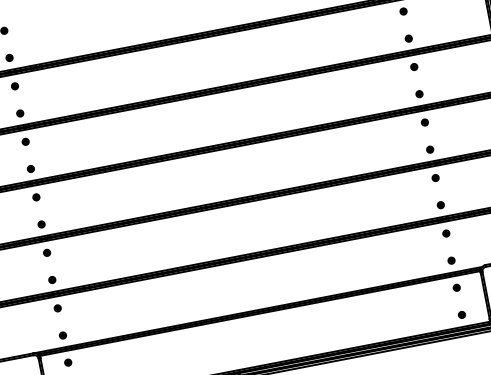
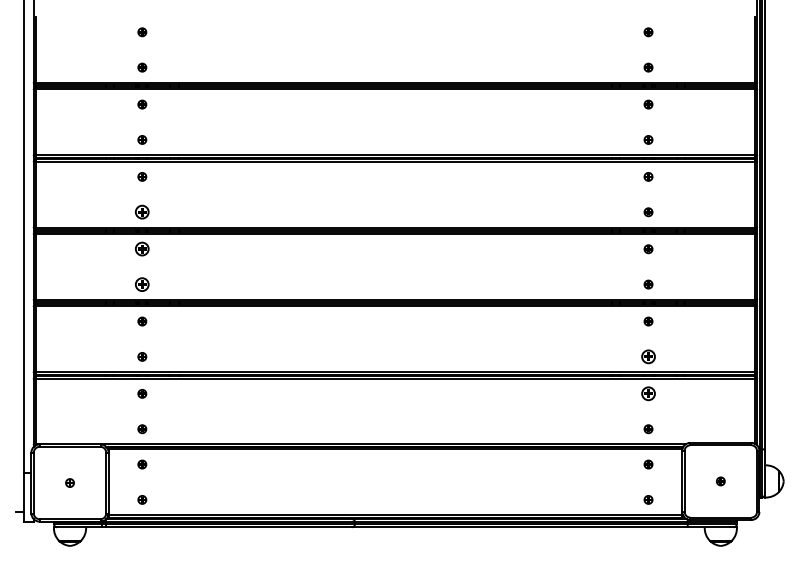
part: (31, 169) -> (142, 212), size x1.6
part: (36, 197) -> (142, 249), size x1.6
part: (440, 204) -> (648, 356), size x1.6
part: (41, 224) -> (142, 284), size x1.6
part: (446, 233) -> (648, 393), size x1.6

